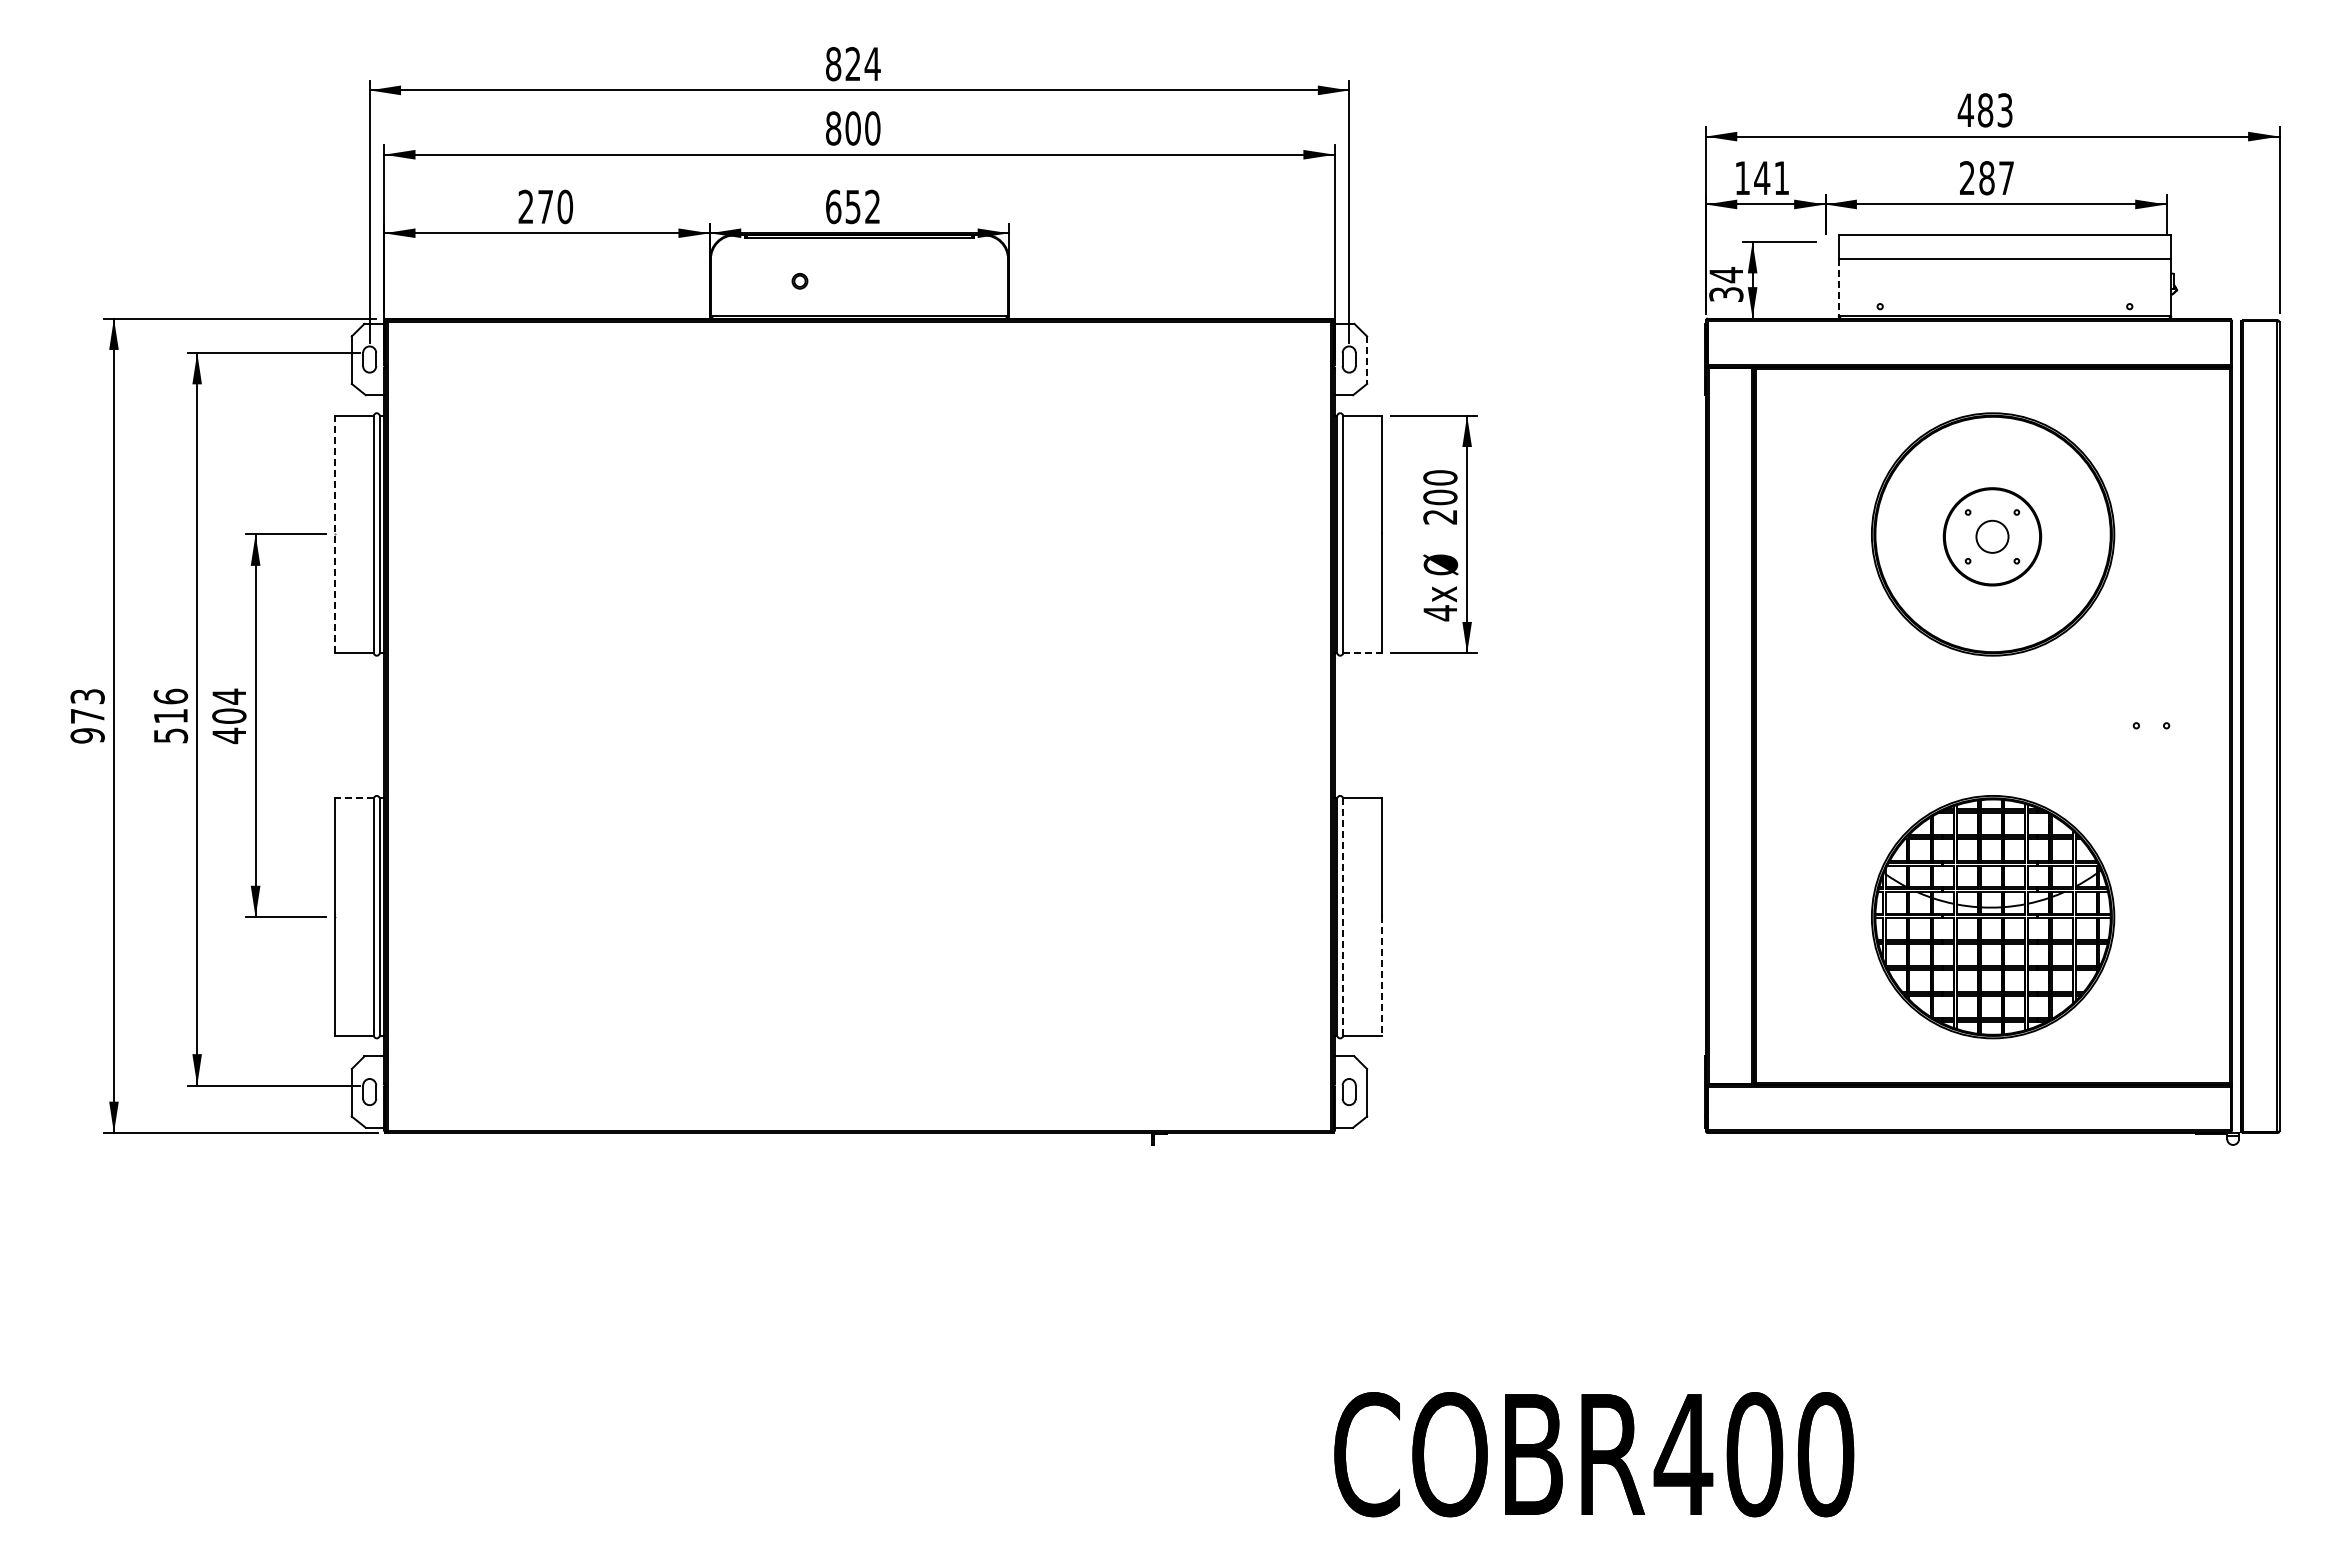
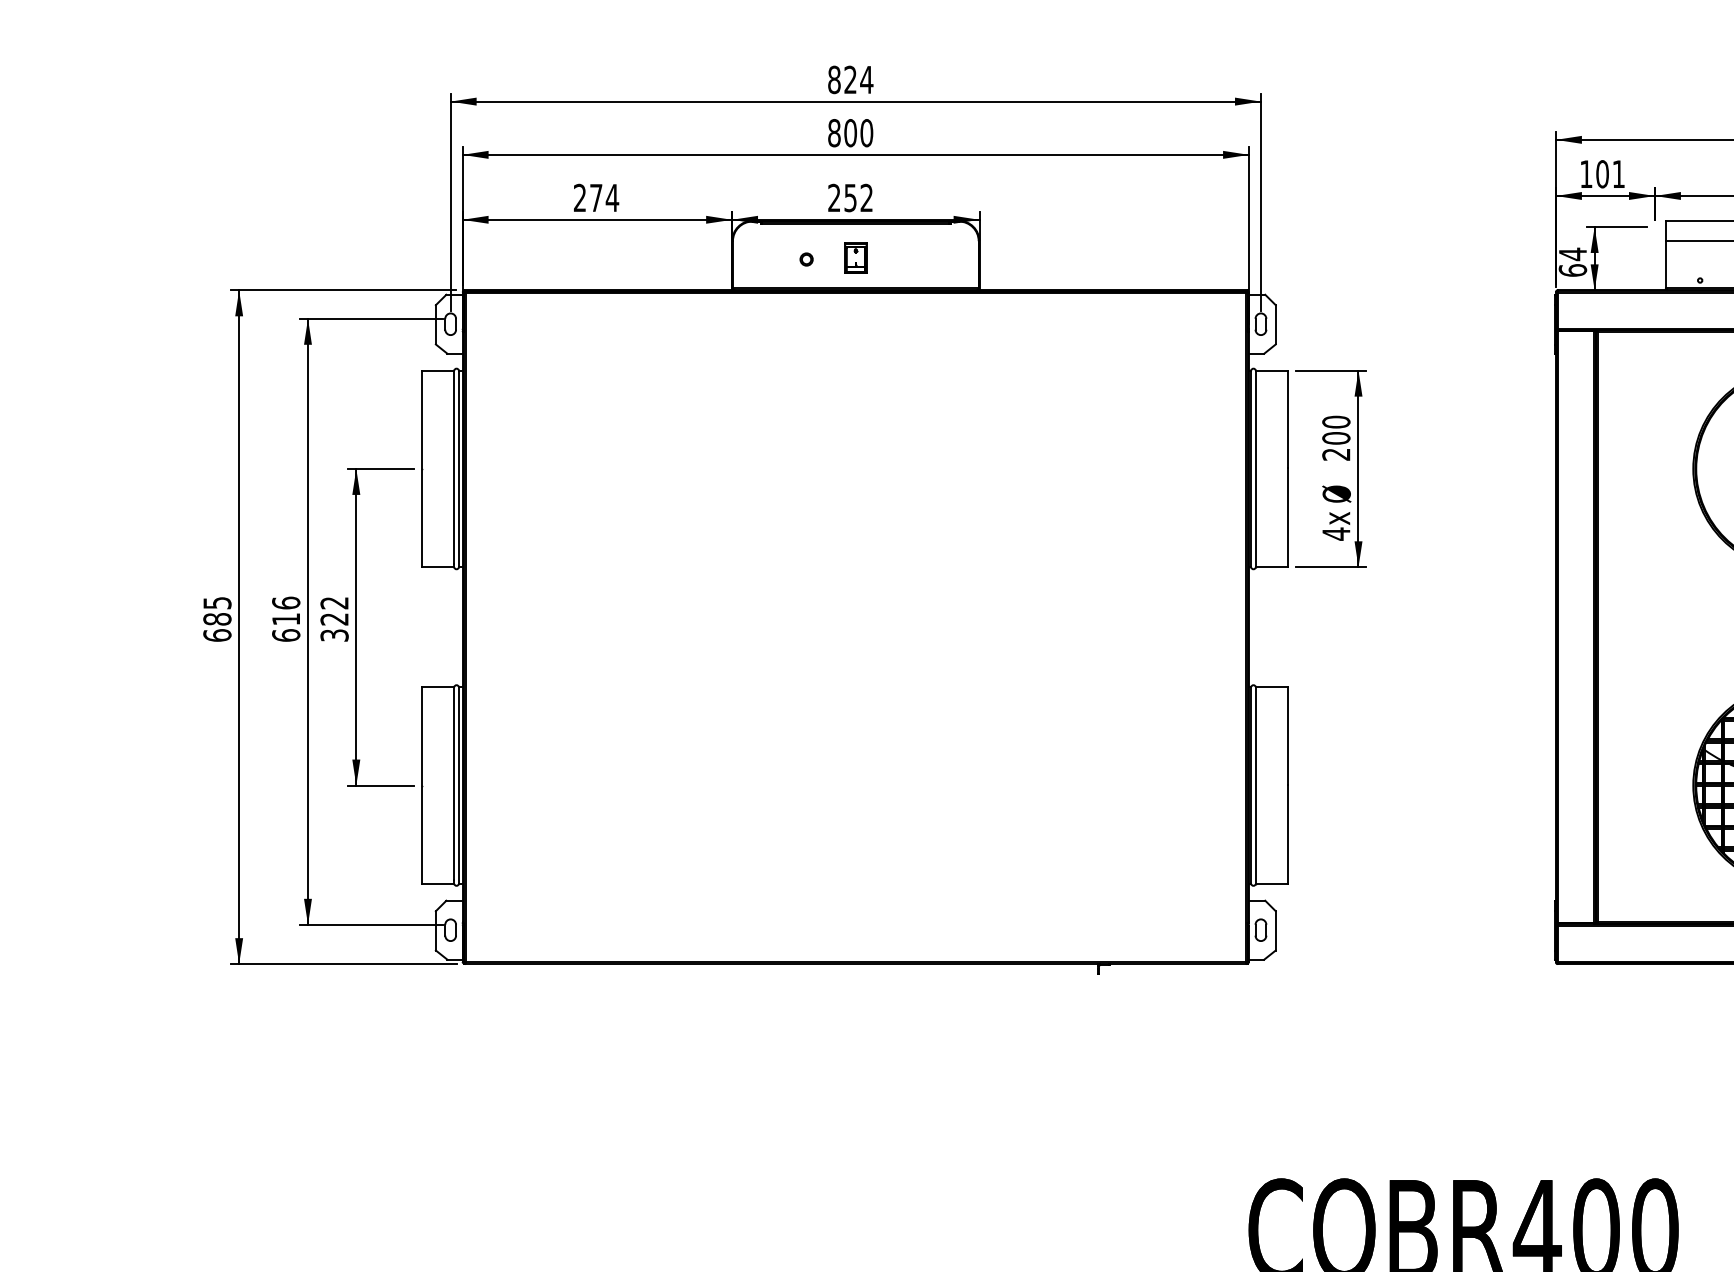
text: (1762, 178) -> (1602, 174), 141 -> 101
text: (565, 206) -> (612, 197), 270 -> 274
text: (833, 206) -> (834, 197), 652 -> 252
part: (858, 278) -> (855, 257), added
line: (1838, 287) -> (1665, 264), dashed -> solid
text: (1726, 294) -> (1573, 270), 34 -> 64
line: (1367, 360) -> (1276, 325), dashed -> solid
line: (335, 534) -> (422, 468), dashed -> solid
line: (1362, 653) -> (1271, 567), dashed -> solid
text: (87, 716) -> (217, 619), 973 -> 685
text: (229, 716) -> (334, 619), 404 -> 322
text: (170, 735) -> (285, 635), 516 -> 616
line: (354, 798) -> (438, 687), dashed -> solid
line: (1343, 917) -> (1256, 785), dashed -> solid
line: (1381, 976) -> (1287, 834), dashed -> solid

